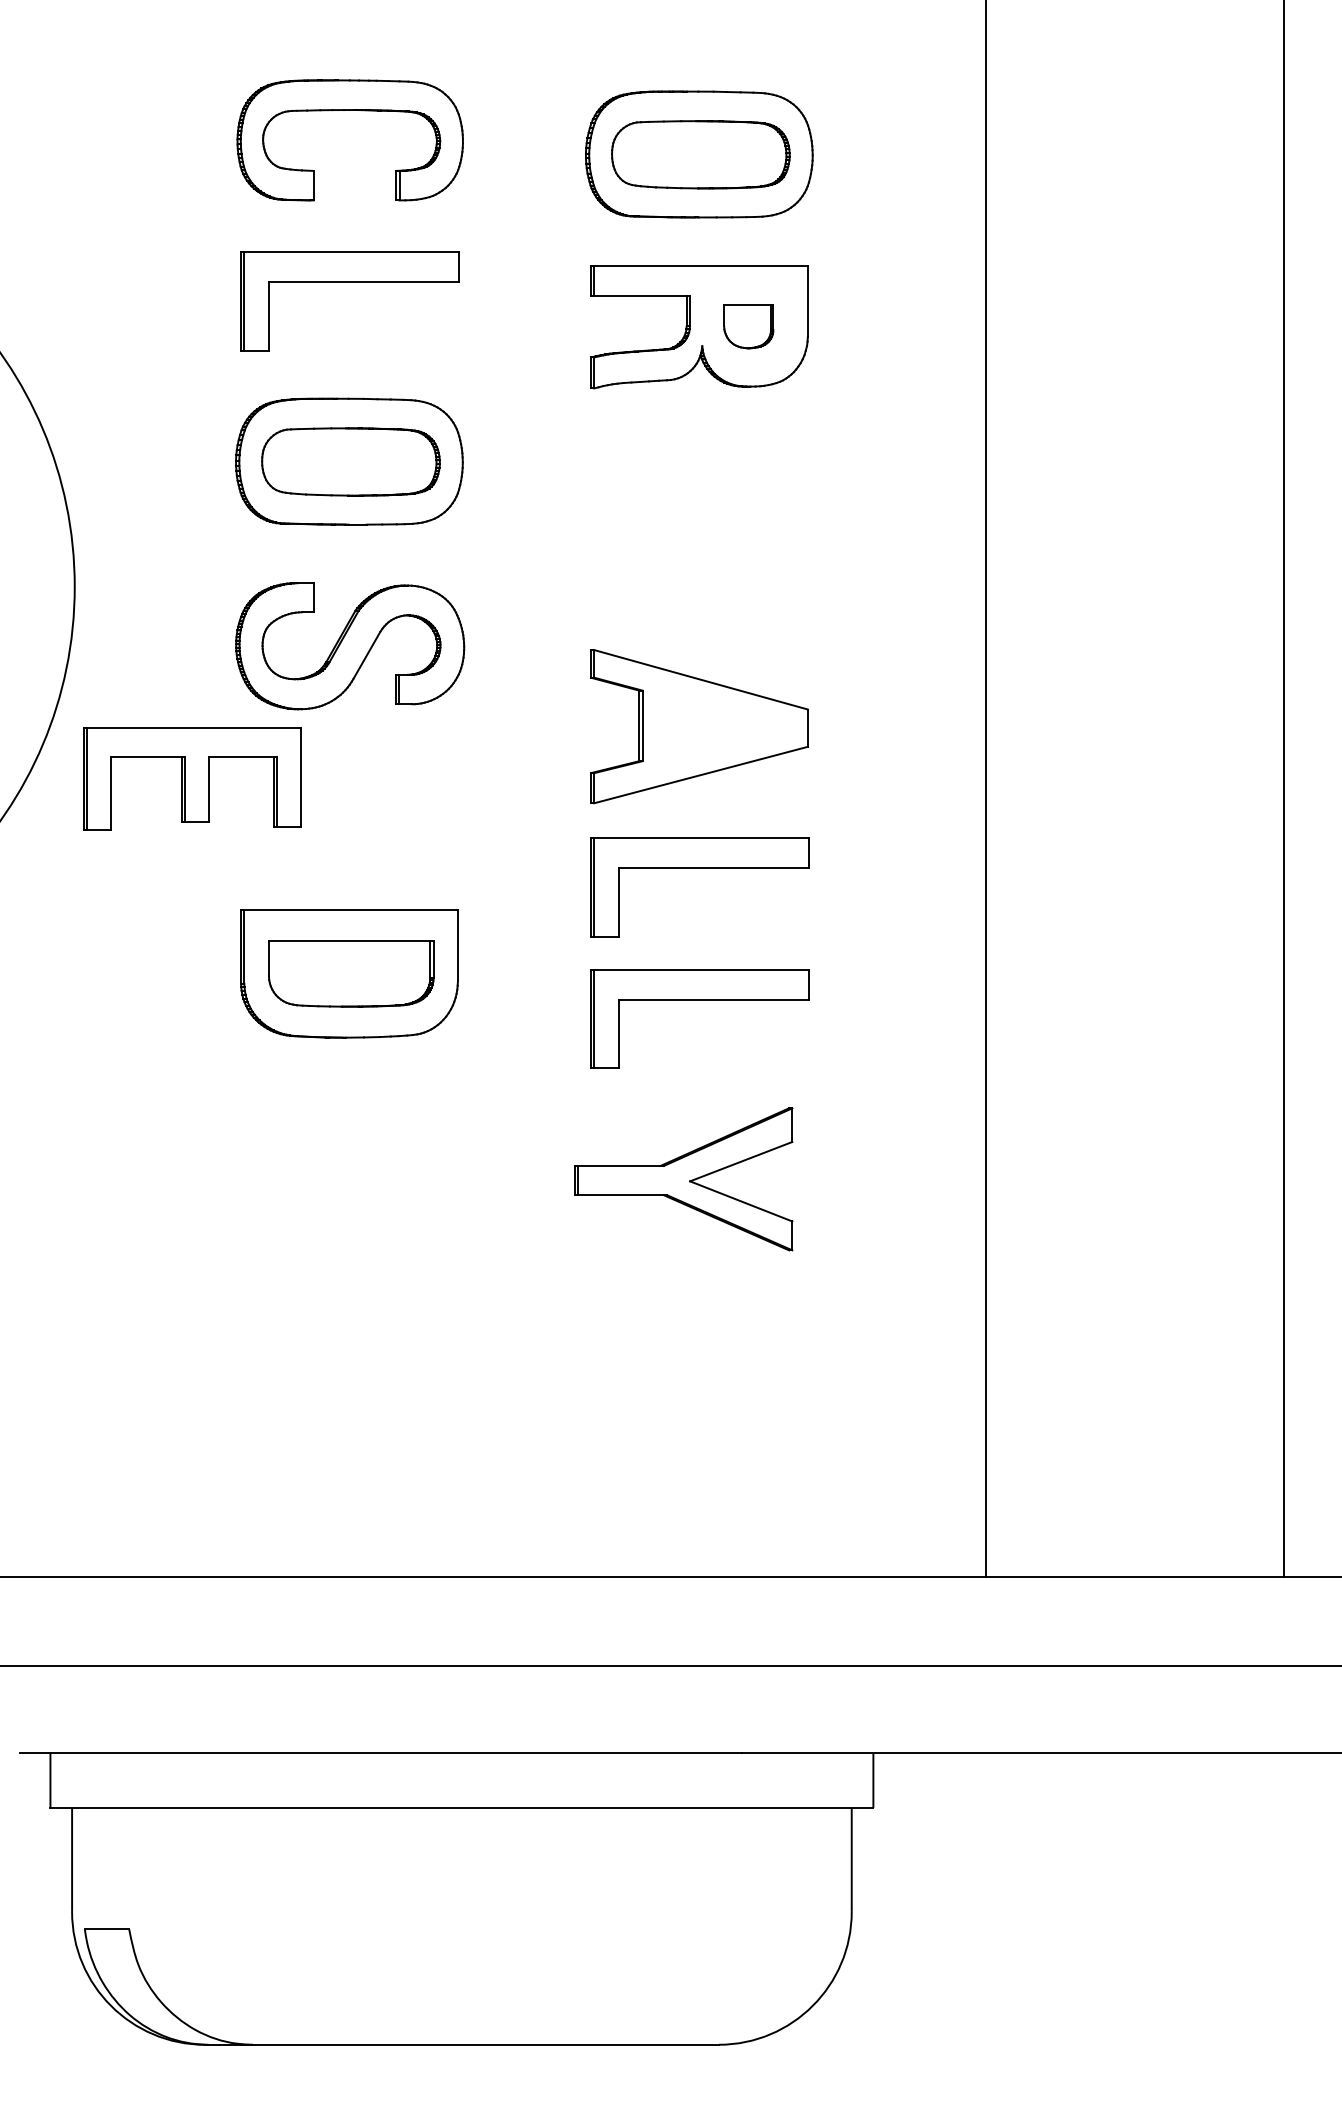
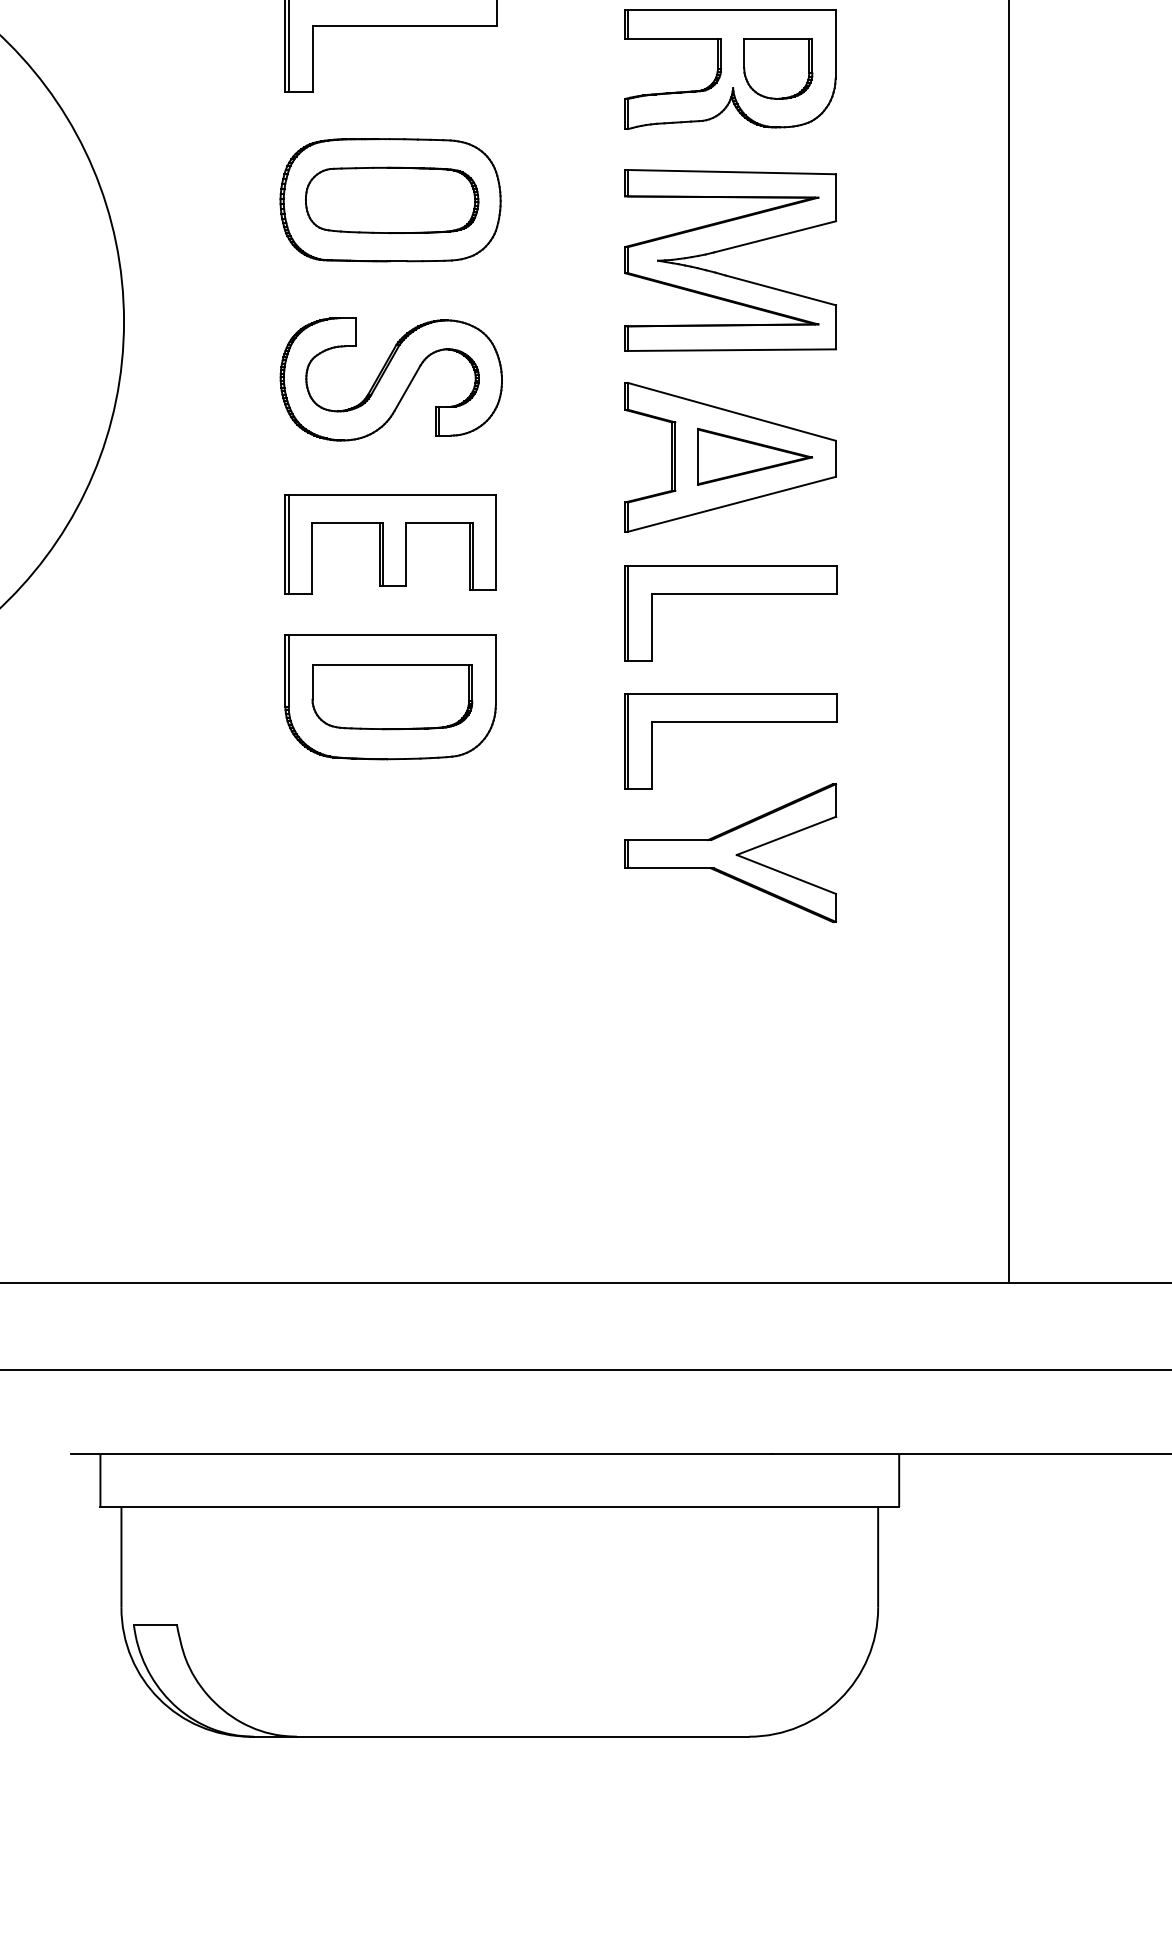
part: (748, 326) -> (777, 68), size x1.43
part: (695, 513) -> (726, 250), added
part: (724, 725) -> (754, 456), added
part: (192, 778) -> (390, 543), moved
part: (683, 1179) -> (730, 853), moved

